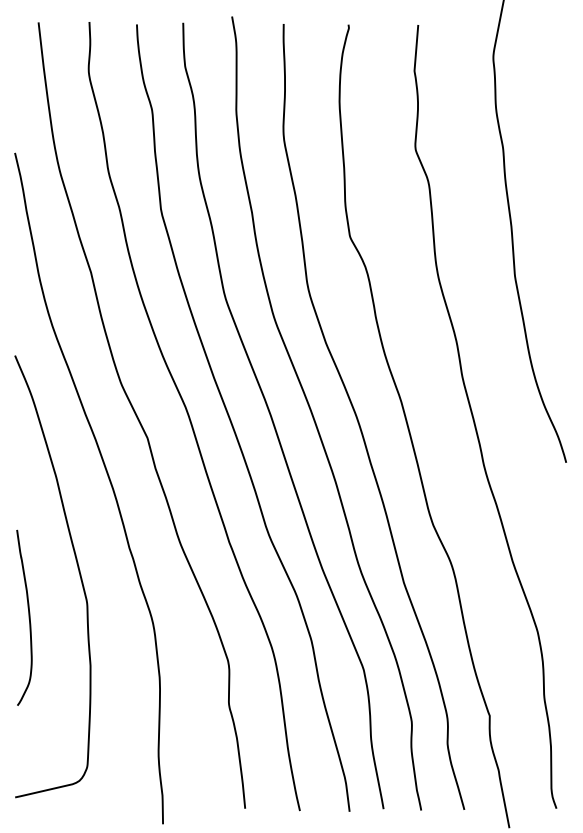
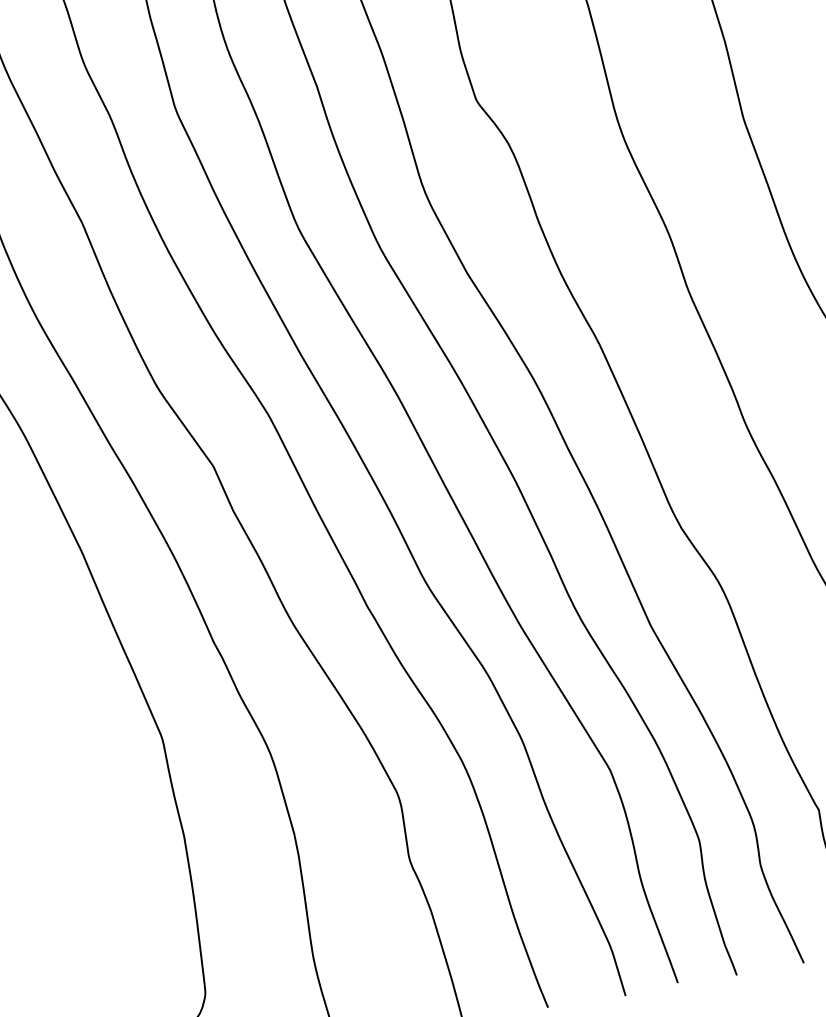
curve: (28, 617) -> (74, 777), removed

